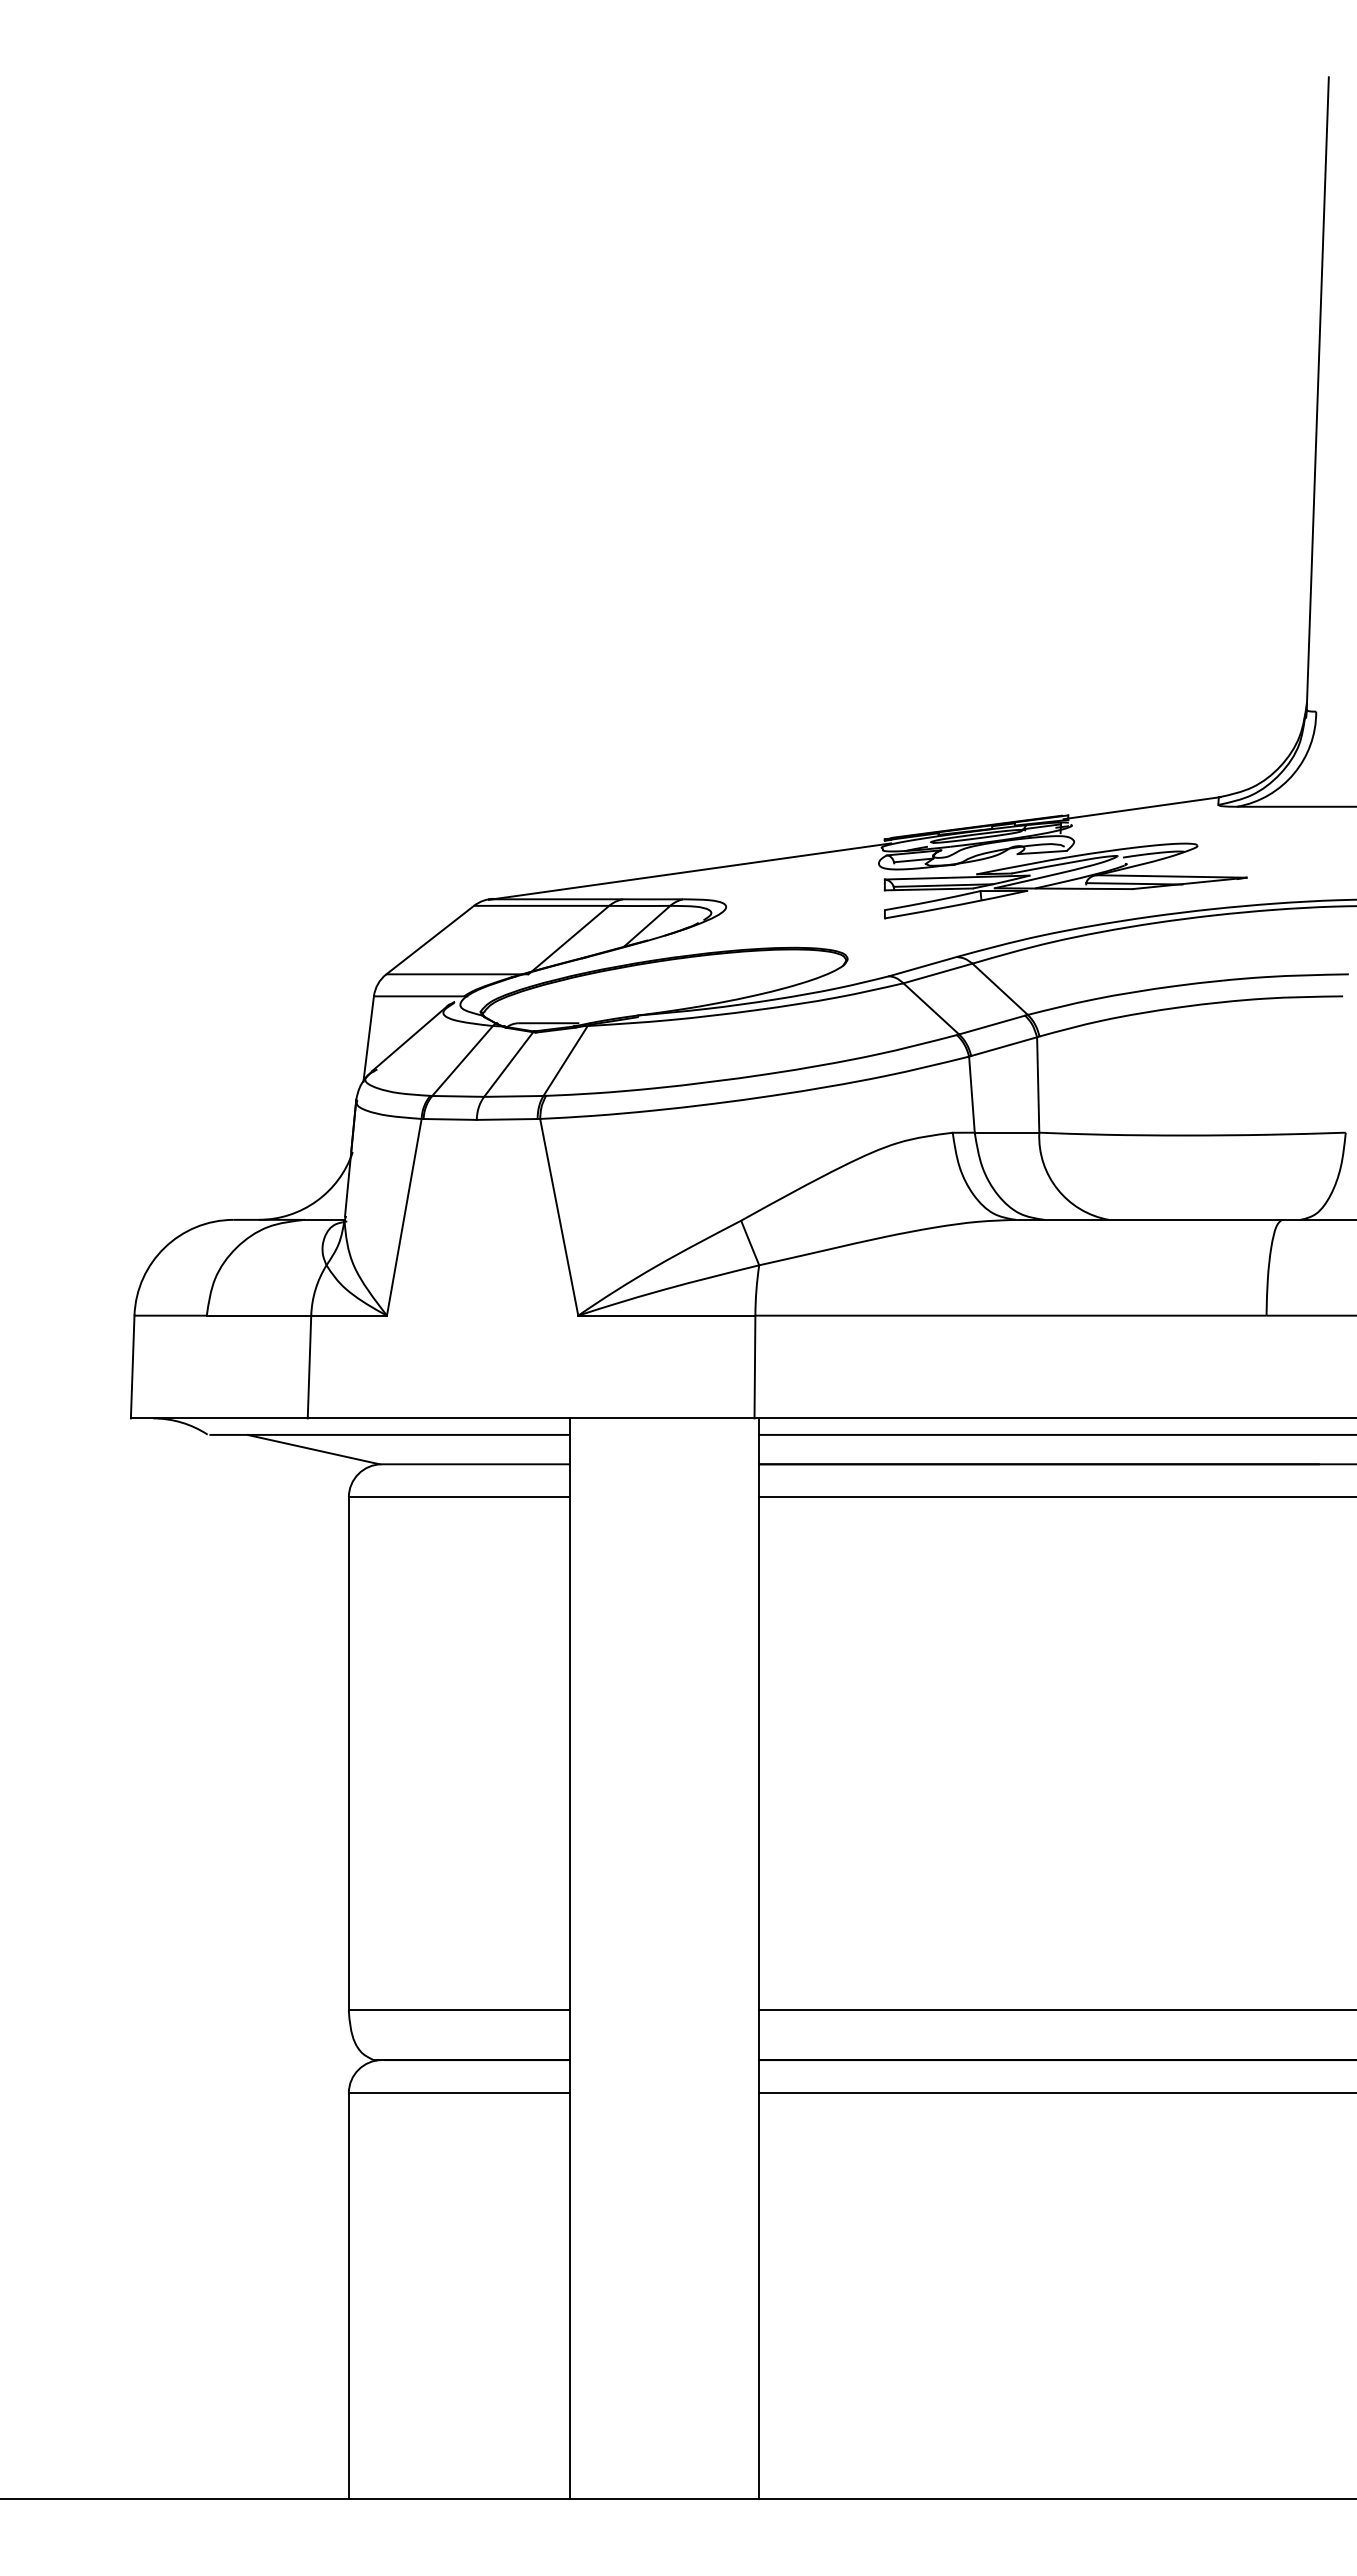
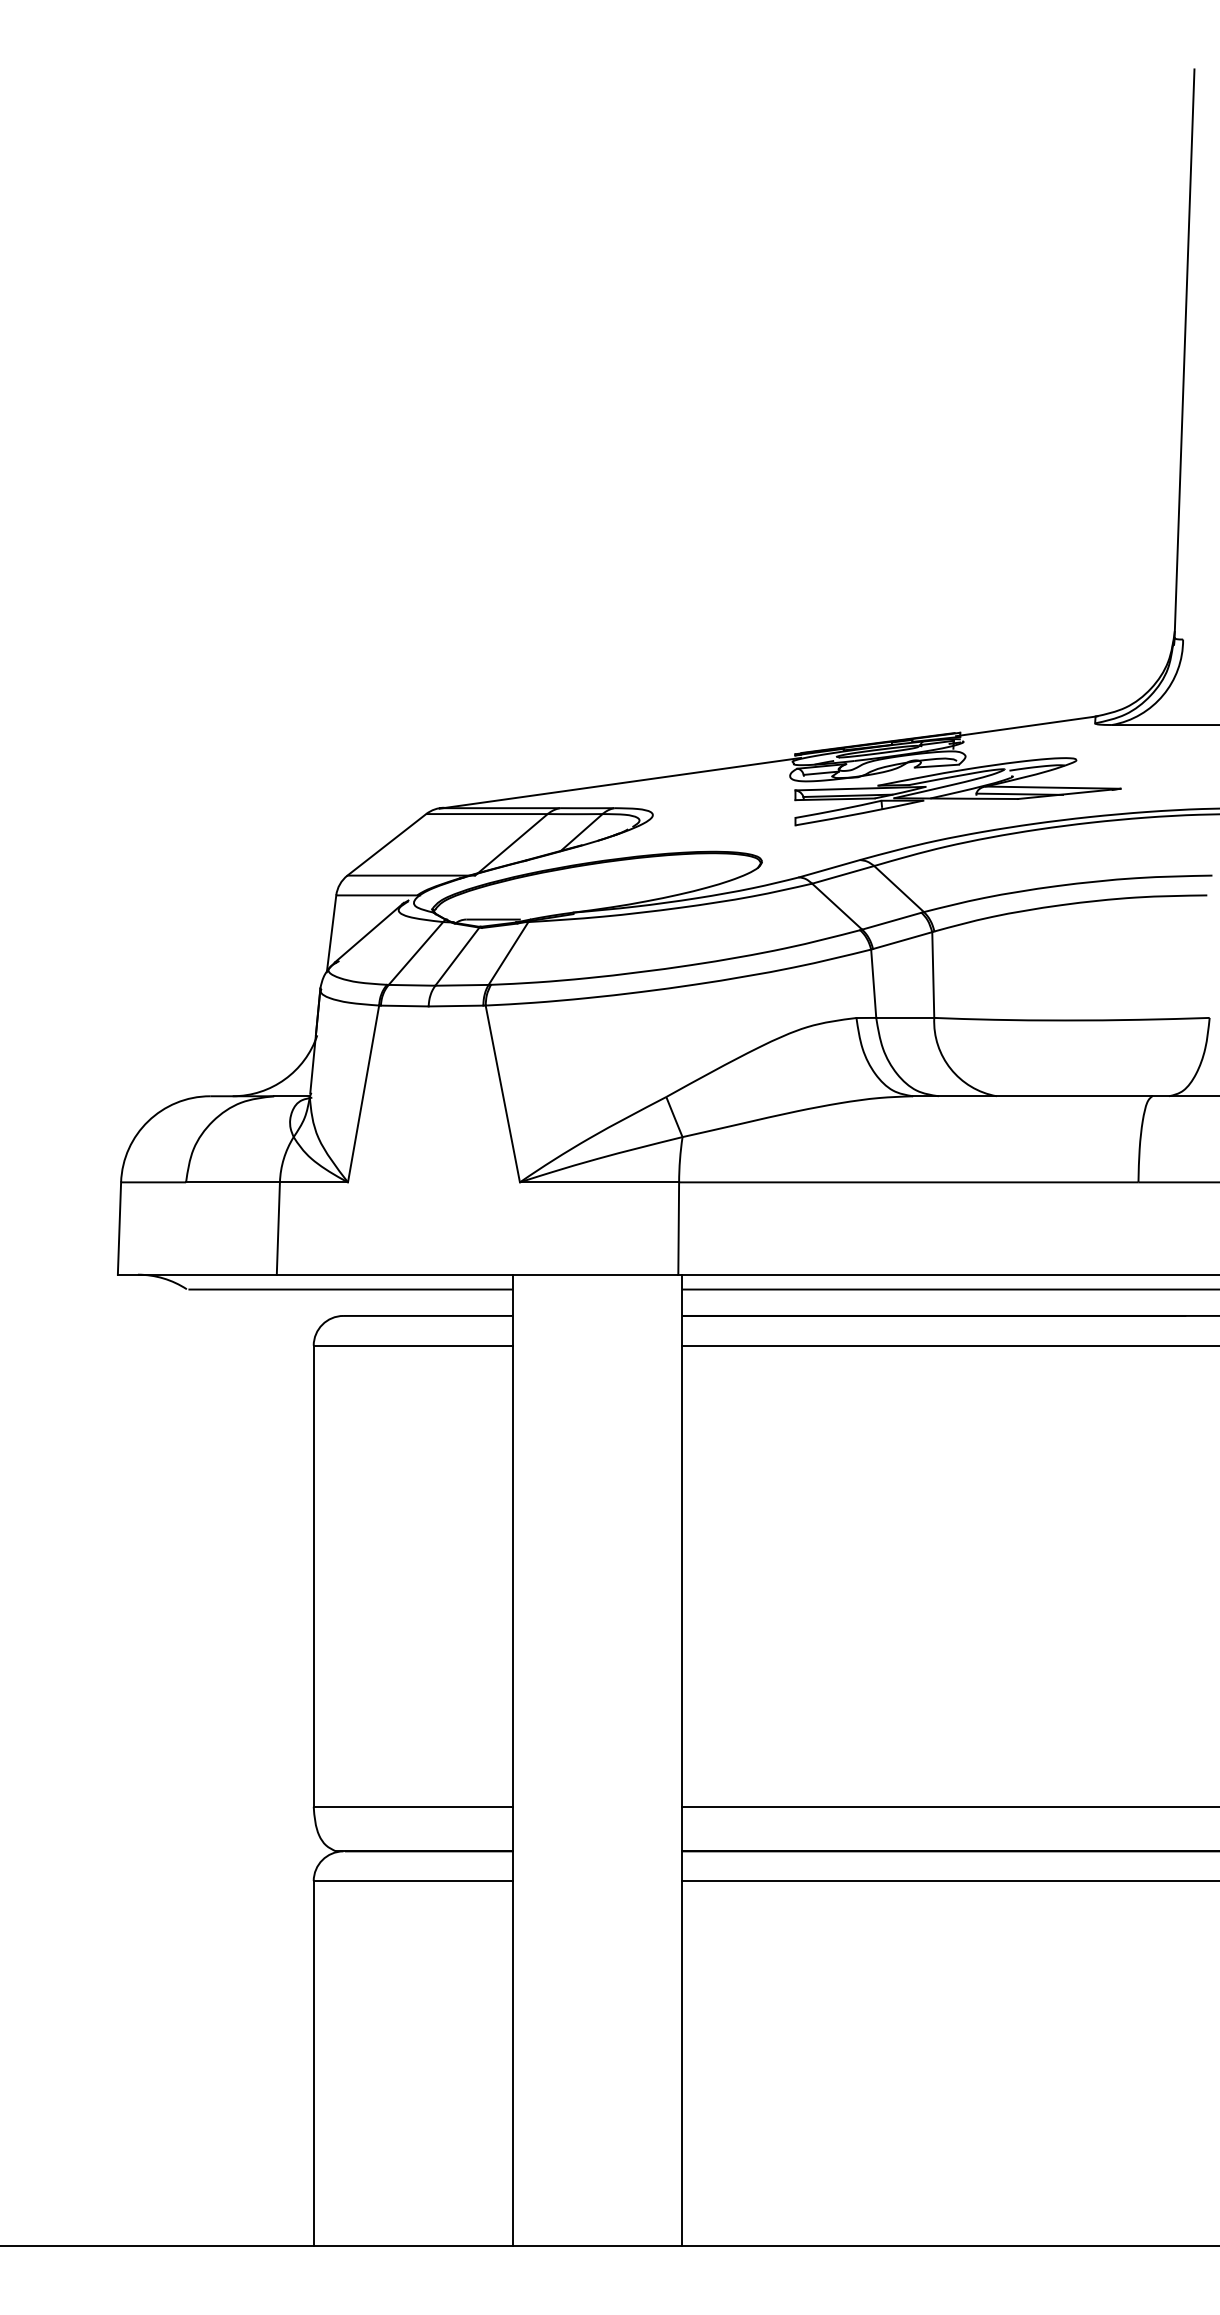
line: (313, 1449) -> (281, 1302), removed

